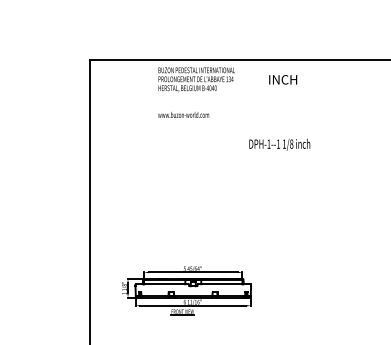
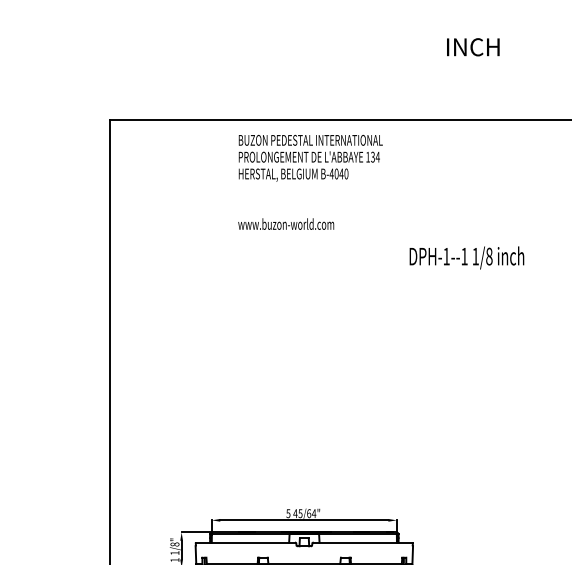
text: (283, 79) -> (473, 46), moved
text: (279, 144) -> (466, 257), moved

